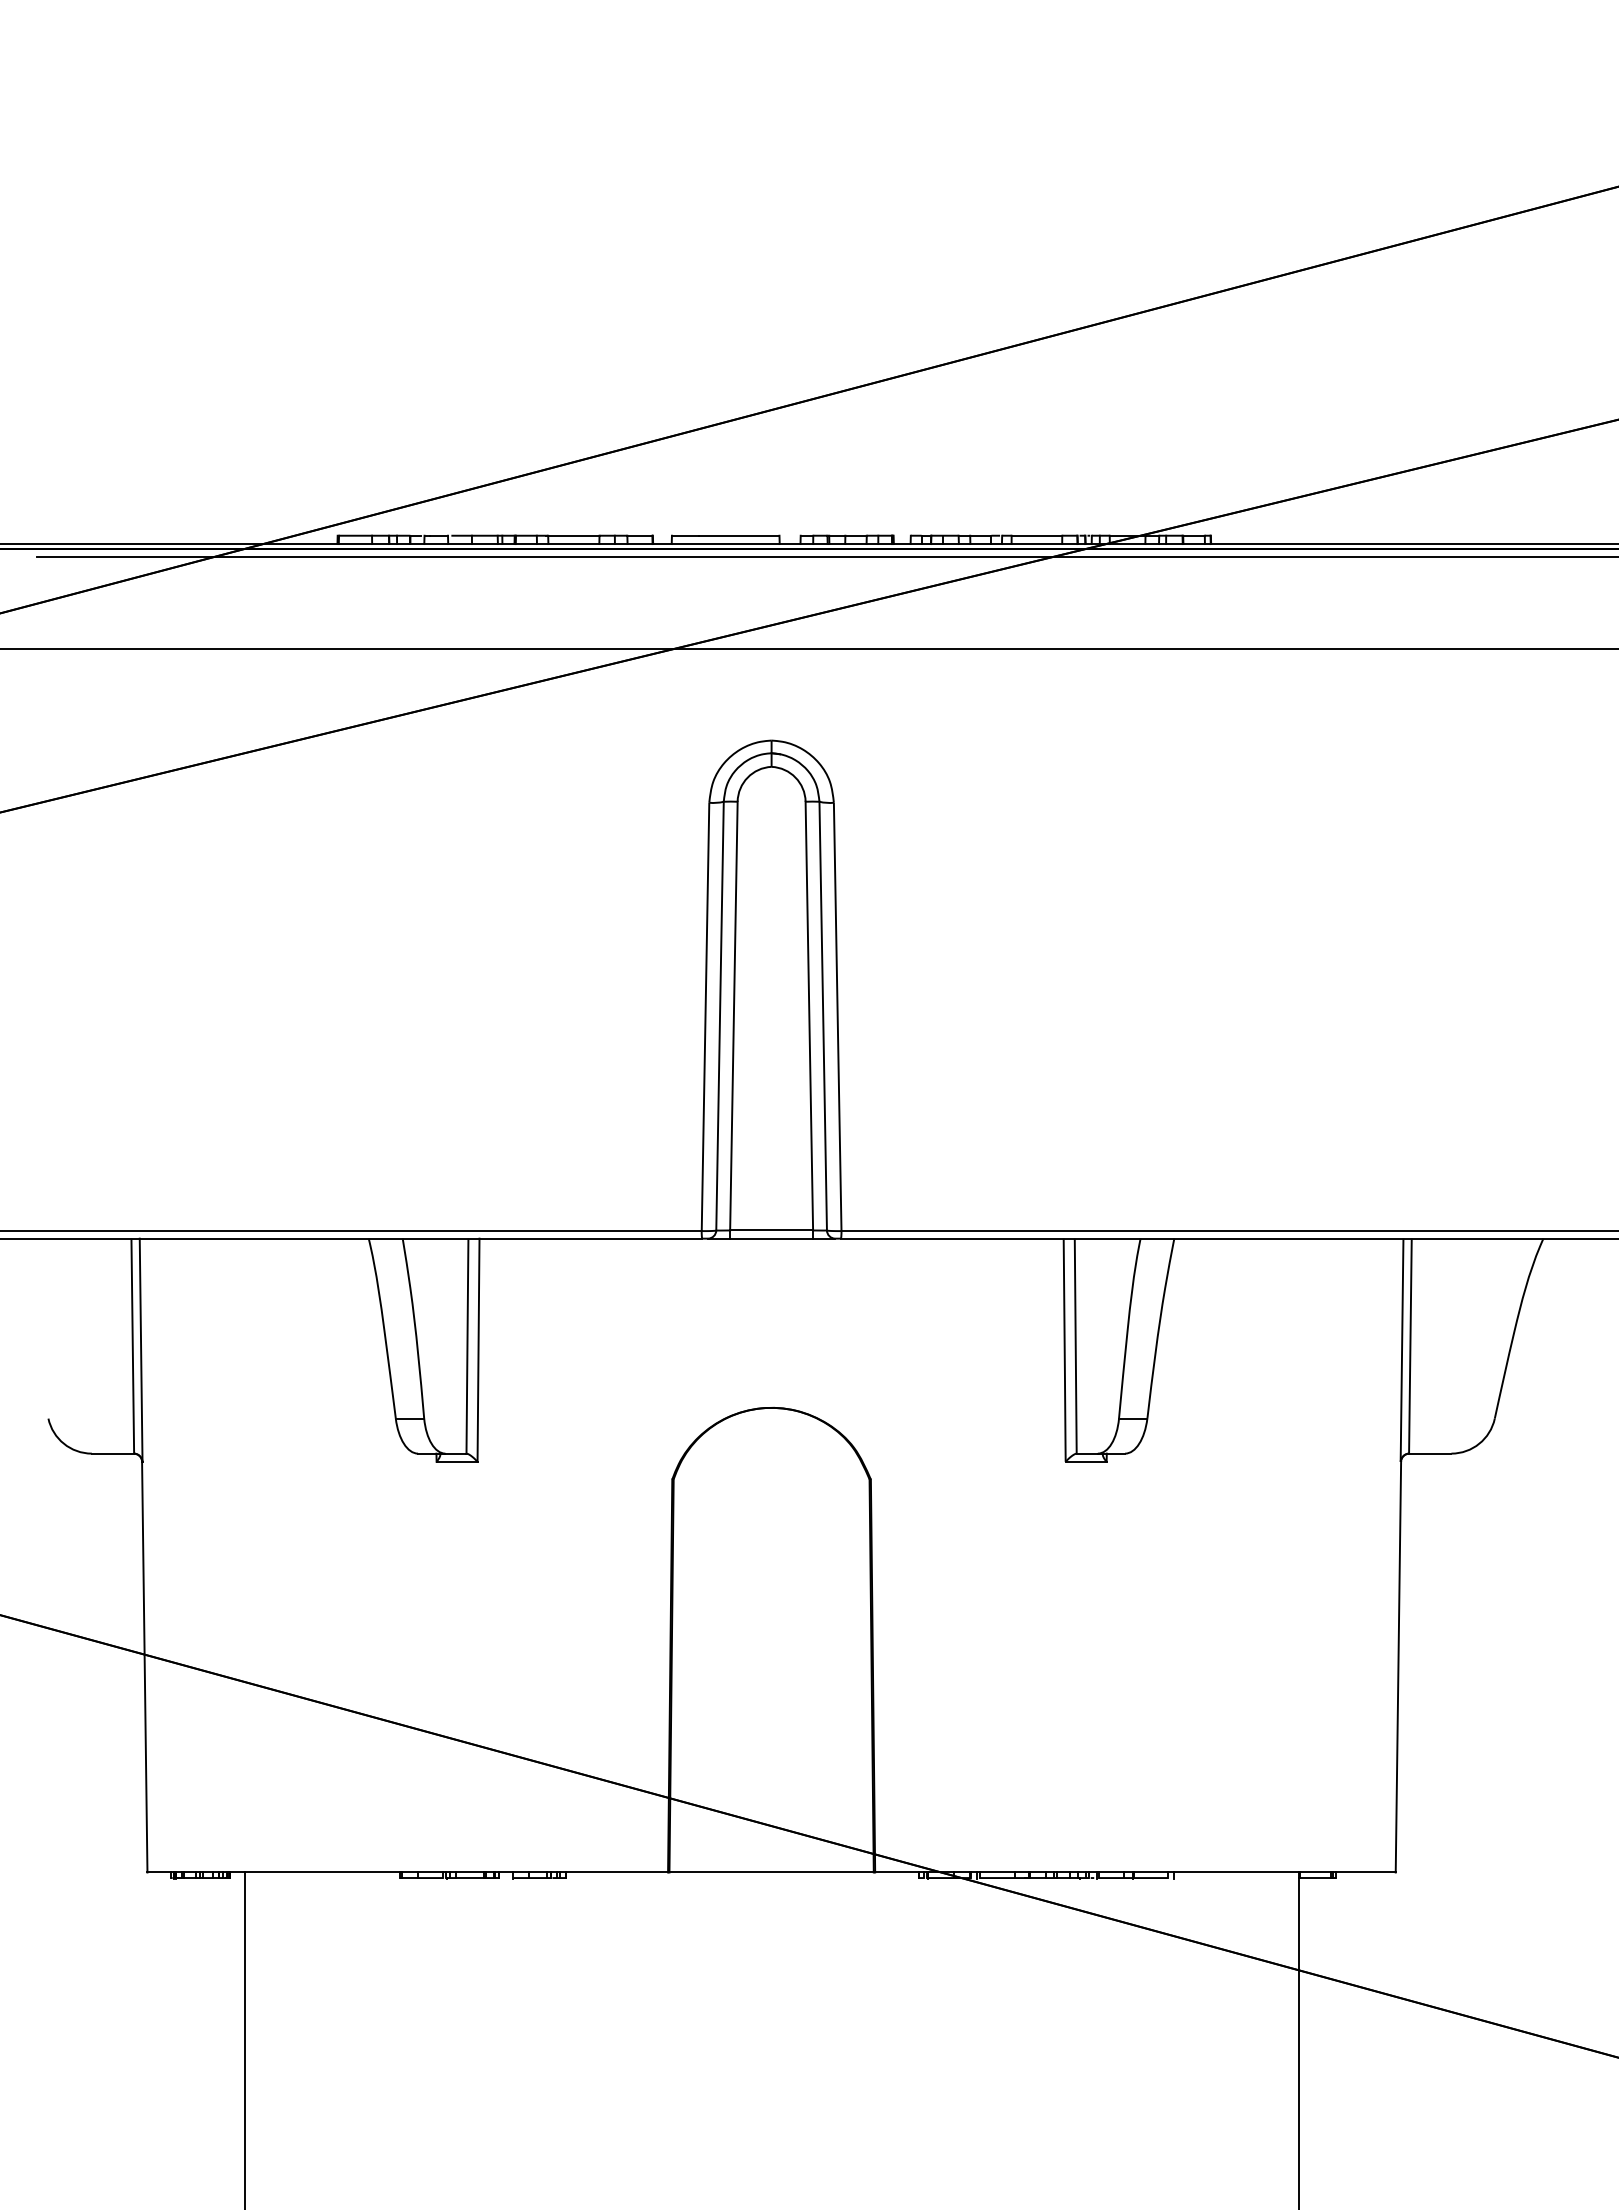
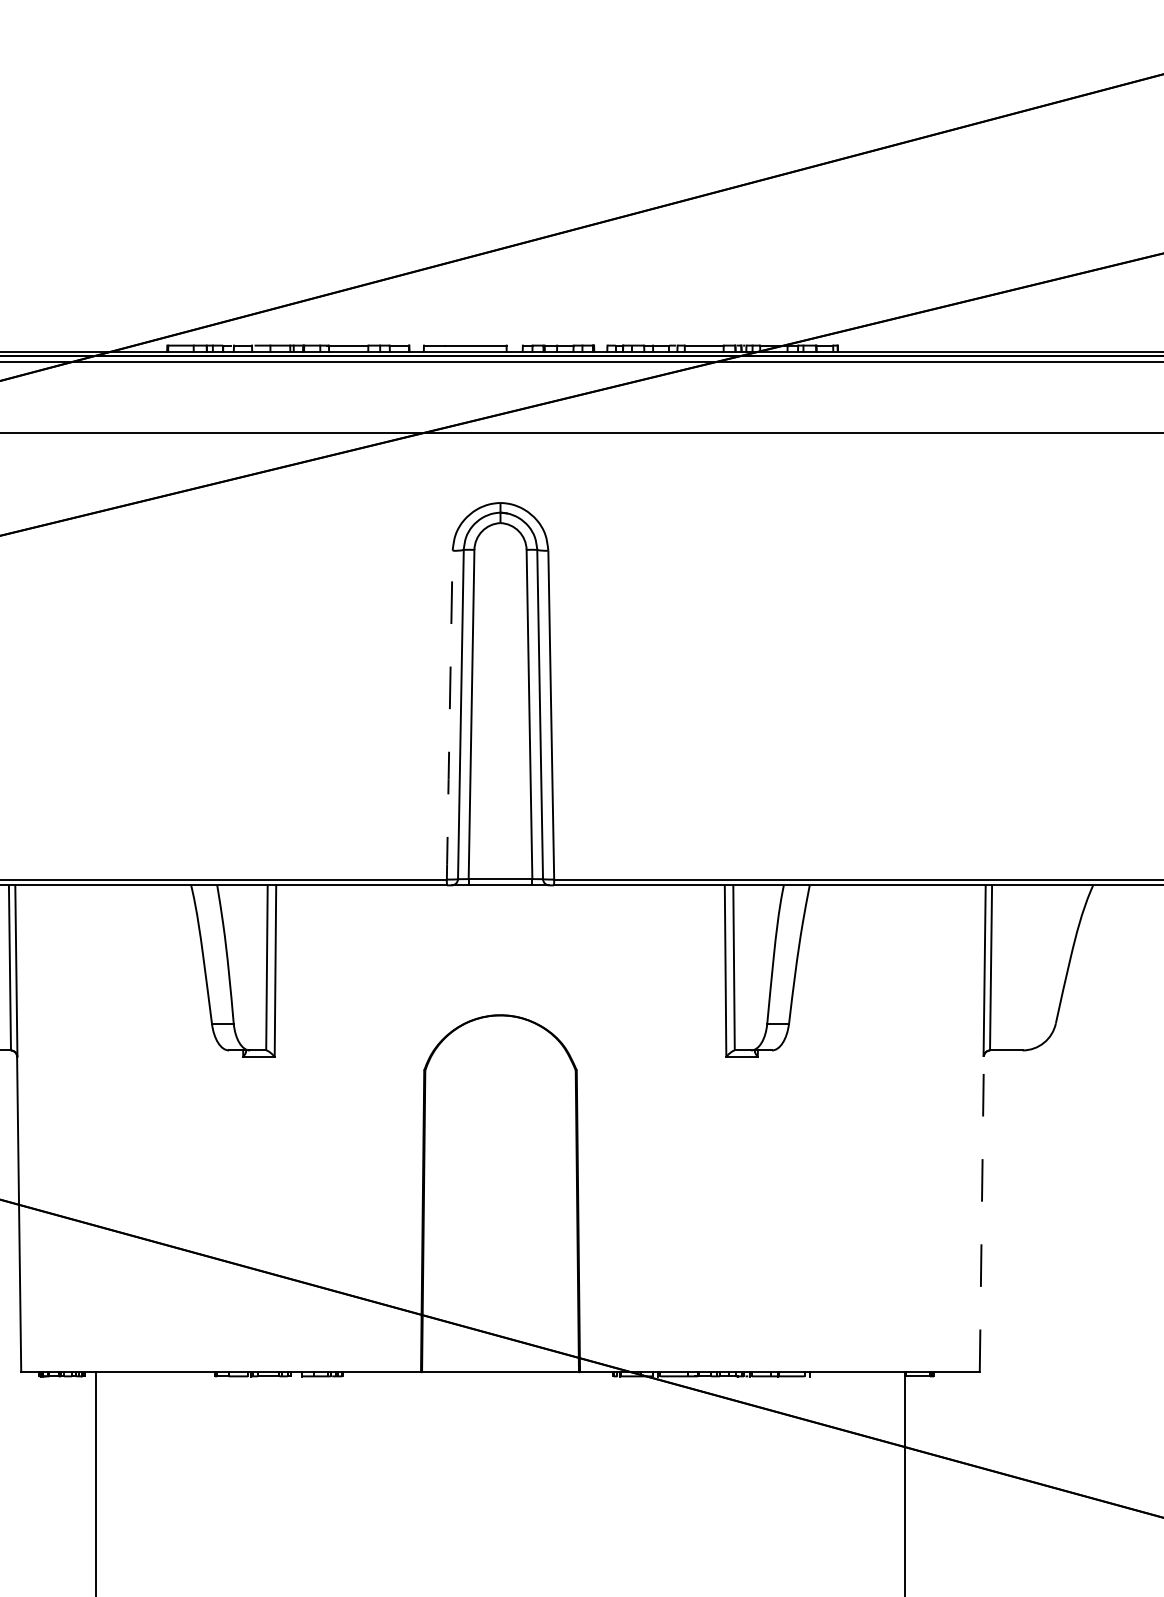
line: (705, 1018) -> (449, 716), solid -> dashed
line: (1398, 1666) -> (981, 1213), solid -> dashed

